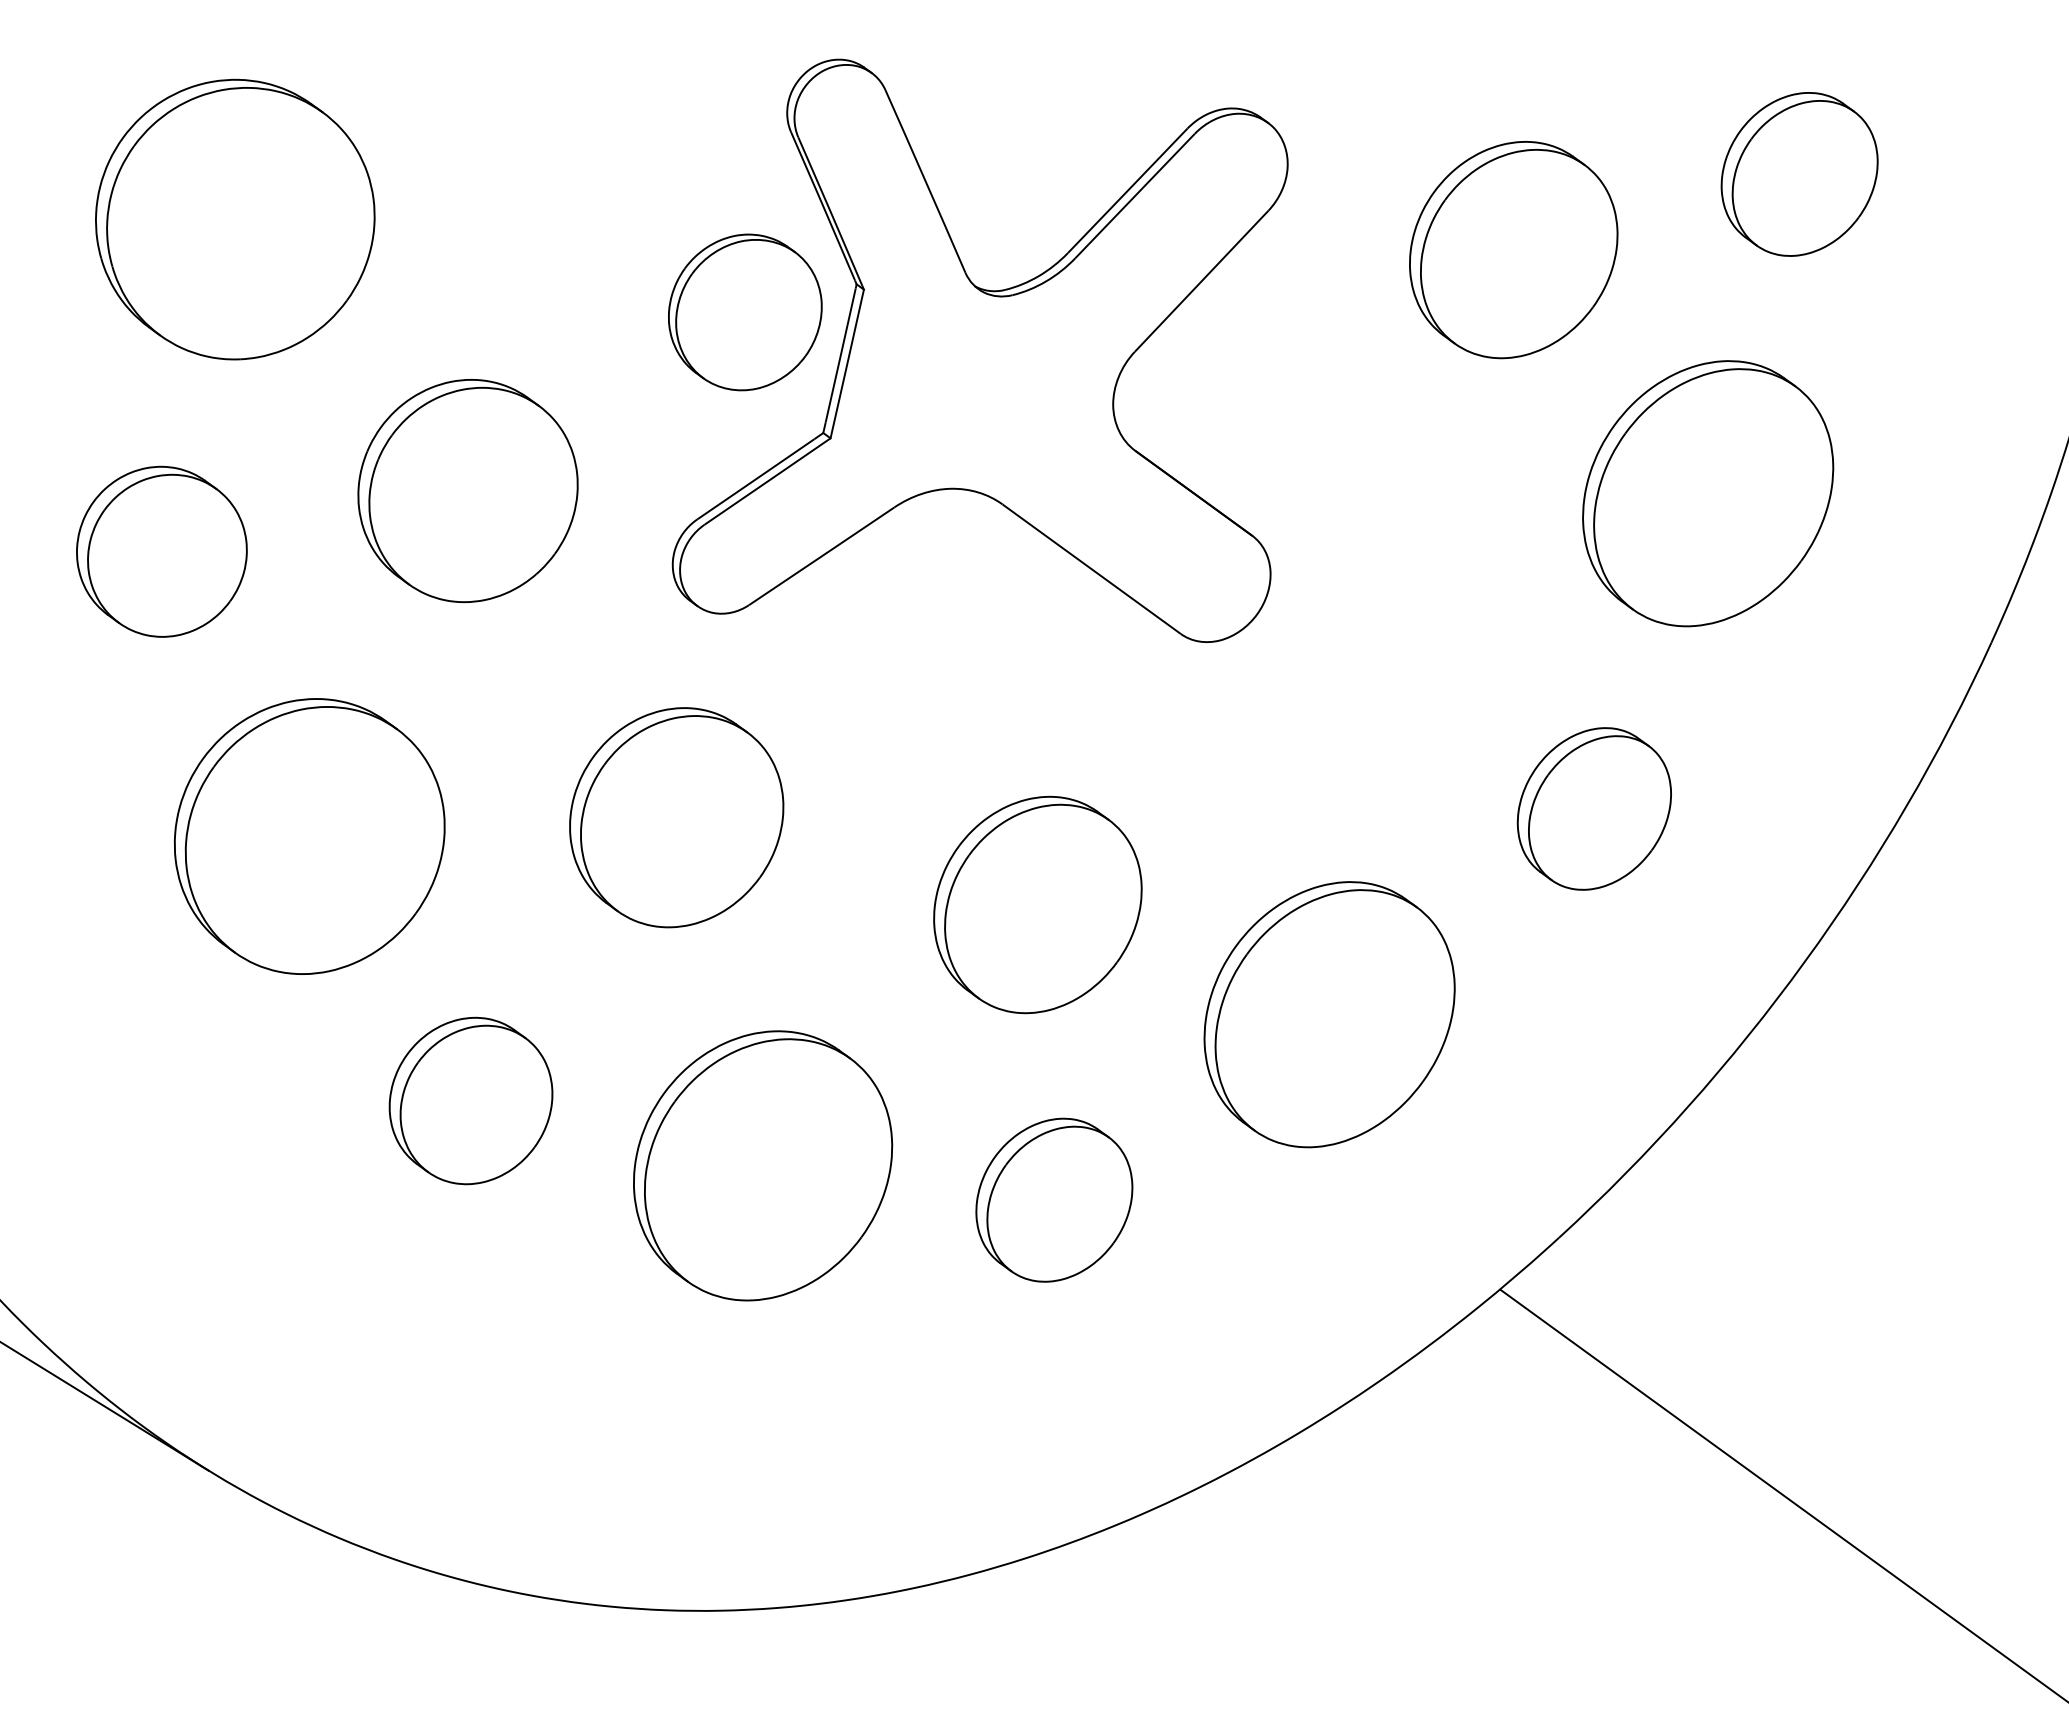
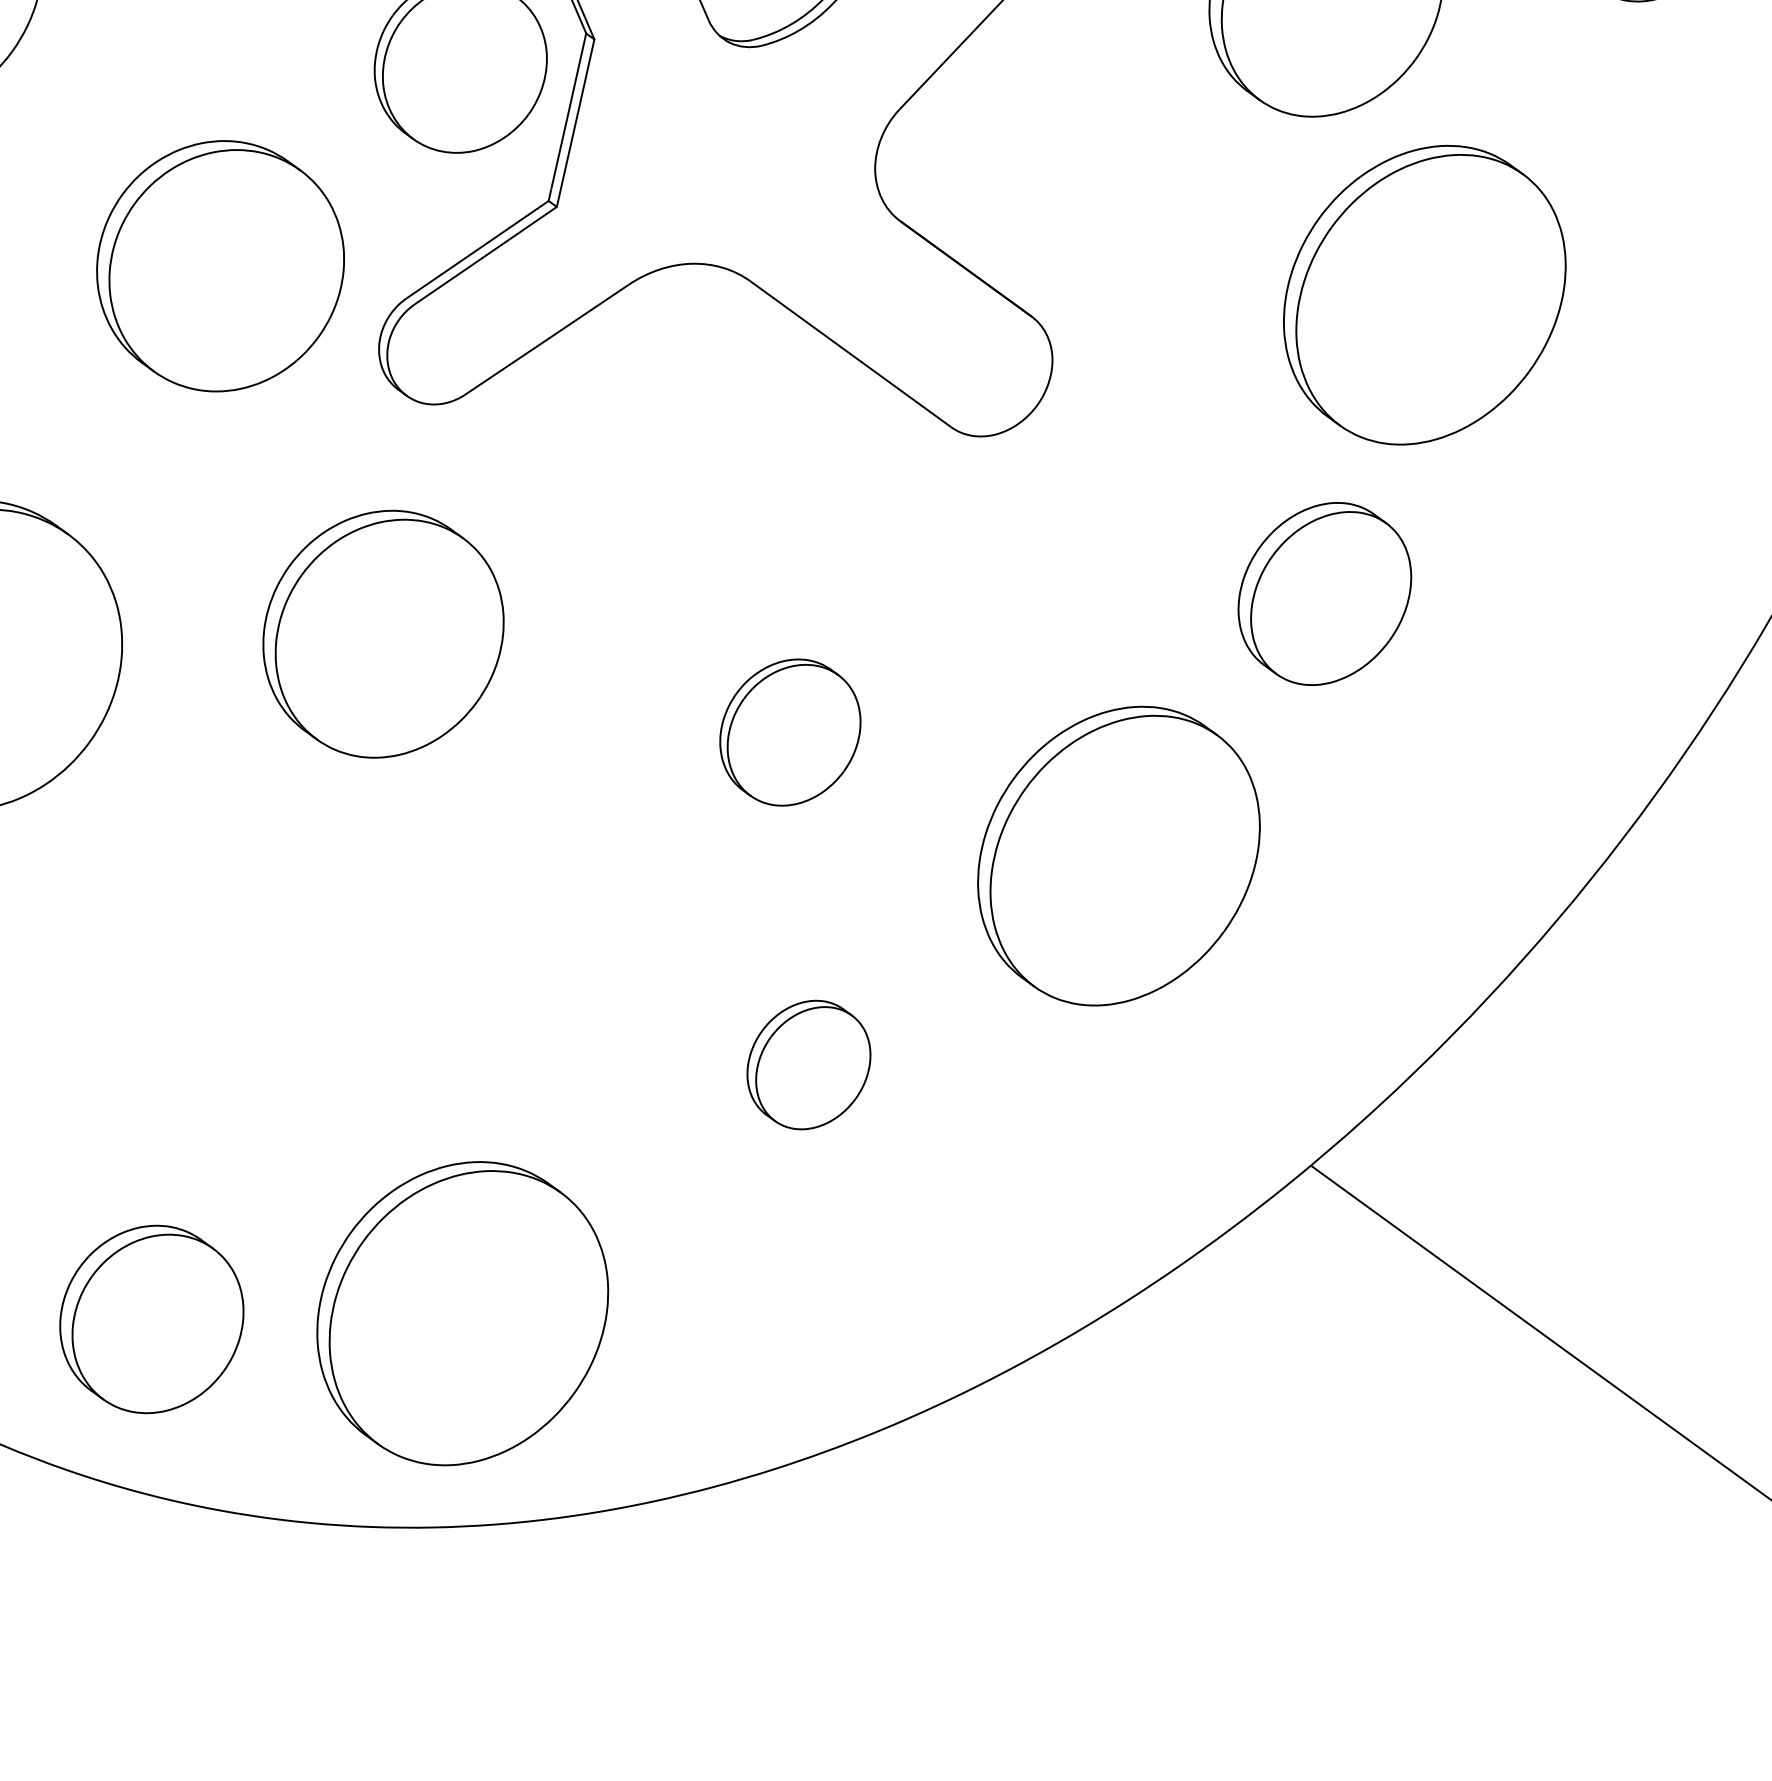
part: (467, 490) -> (219, 265), moved
part: (1708, 493) -> (1425, 294), moved
part: (1593, 808) -> (1323, 593), moved
part: (1037, 904) -> (789, 732), size x0.6
part: (470, 1100) -> (151, 1318), moved
part: (763, 1165) -> (463, 1313), moved
part: (1054, 1199) -> (809, 1064), size x0.7

